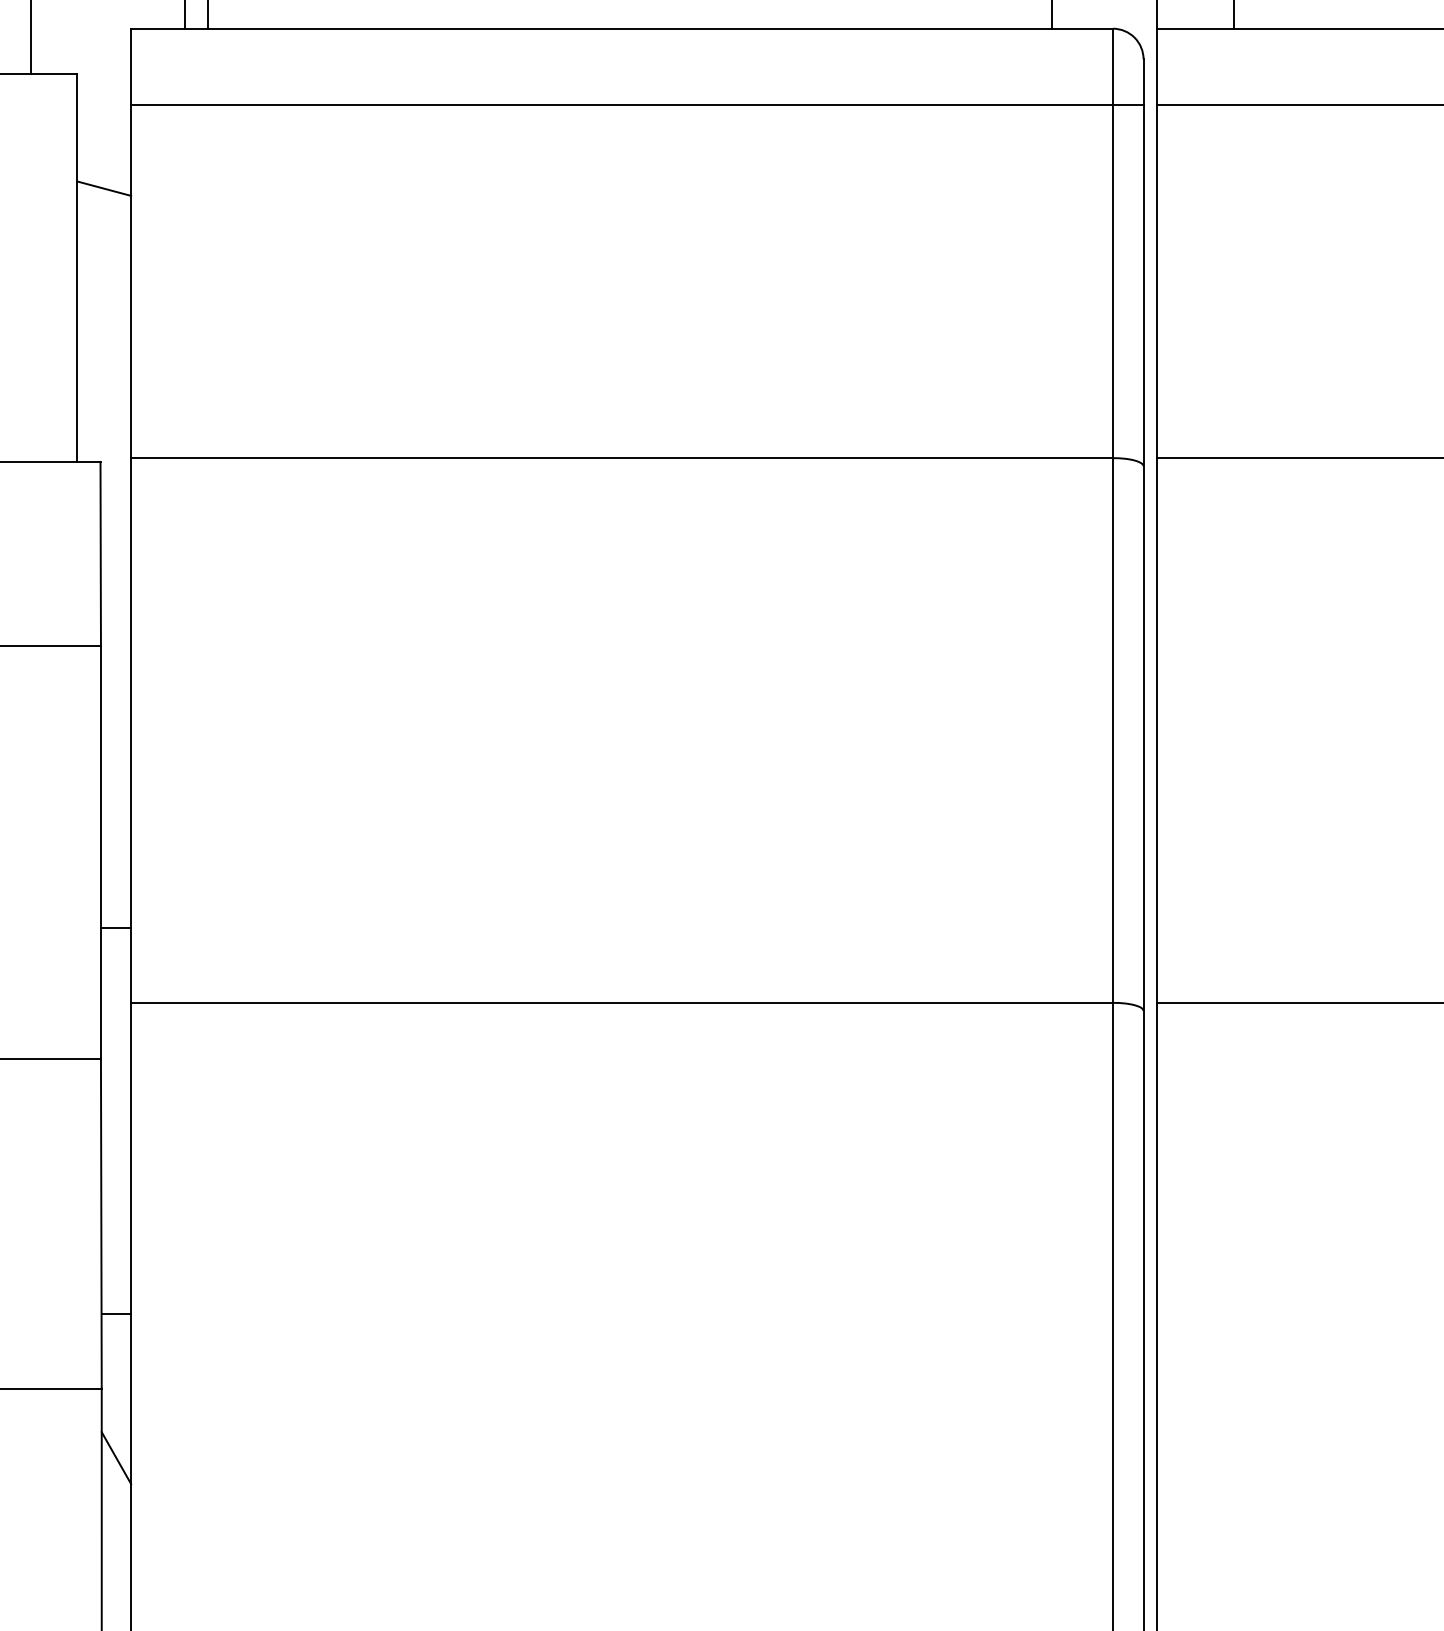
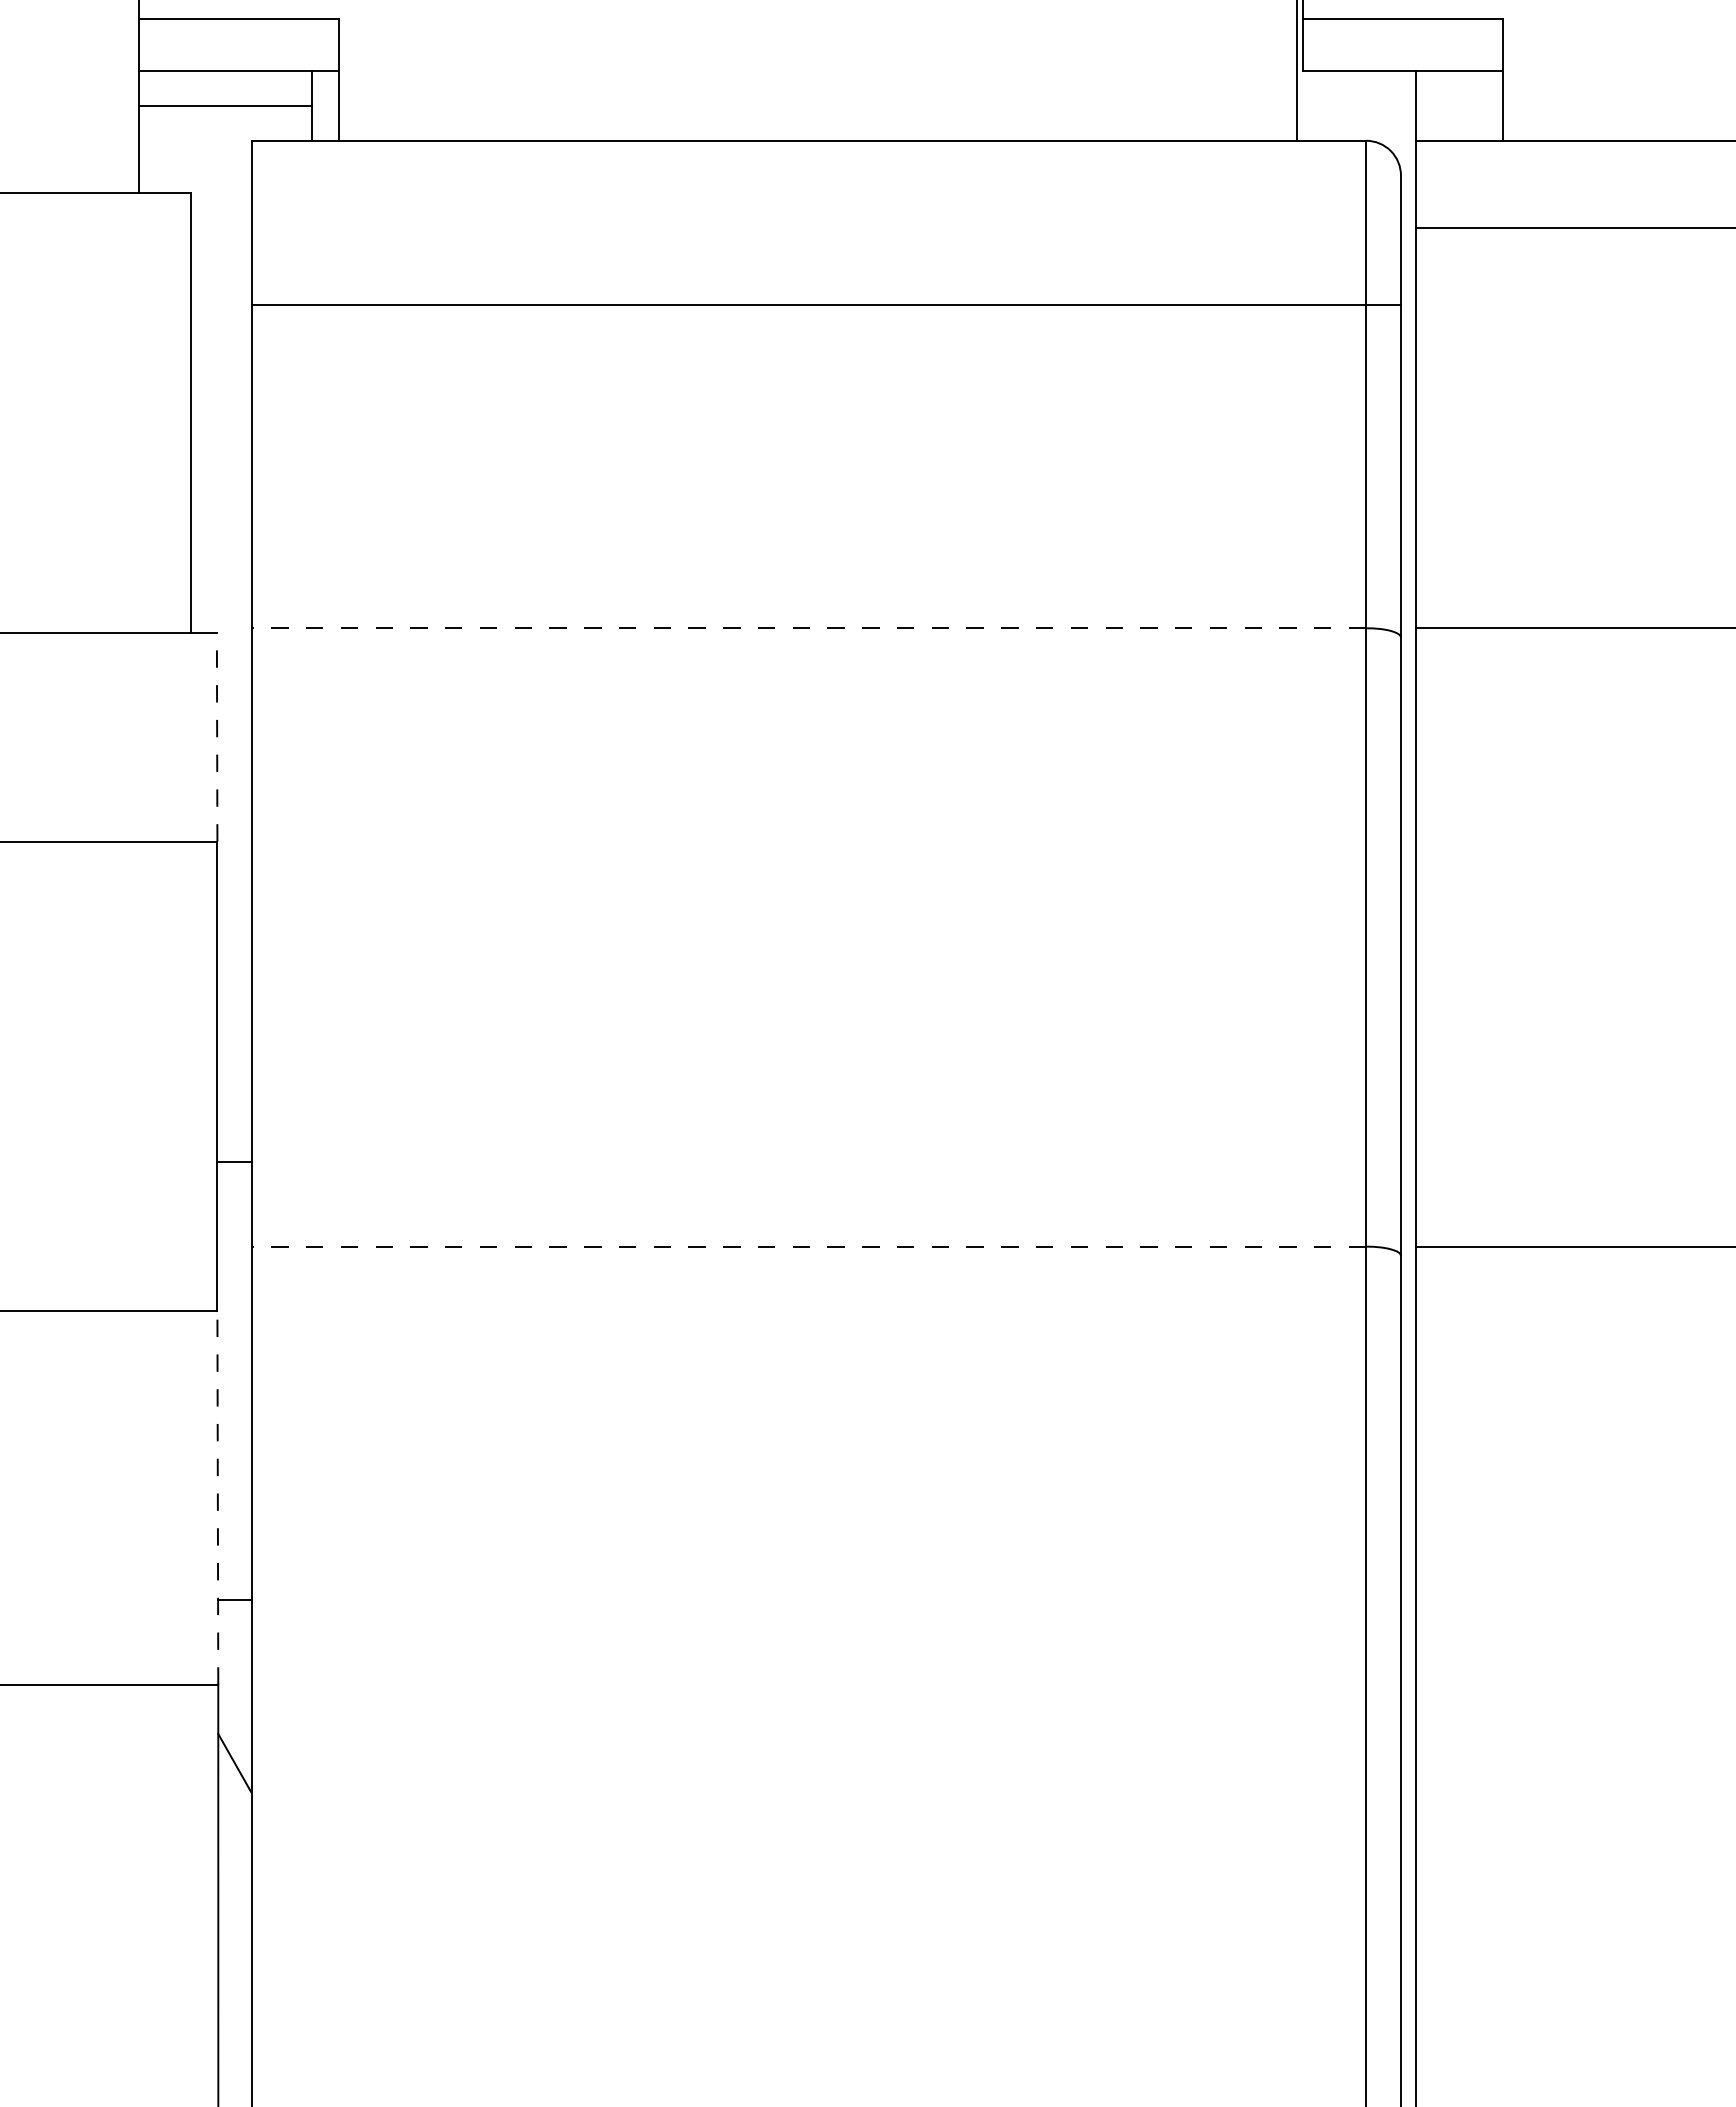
line: (636, 105) -> (825, 304), moved
line: (103, 188) -> (220, 322), removed
line: (621, 458) -> (808, 628), solid -> dashed
line: (101, 553) -> (217, 736), solid -> dashed
line: (621, 1002) -> (808, 1246), solid -> dashed
line: (101, 1223) -> (217, 1497), solid -> dashed

